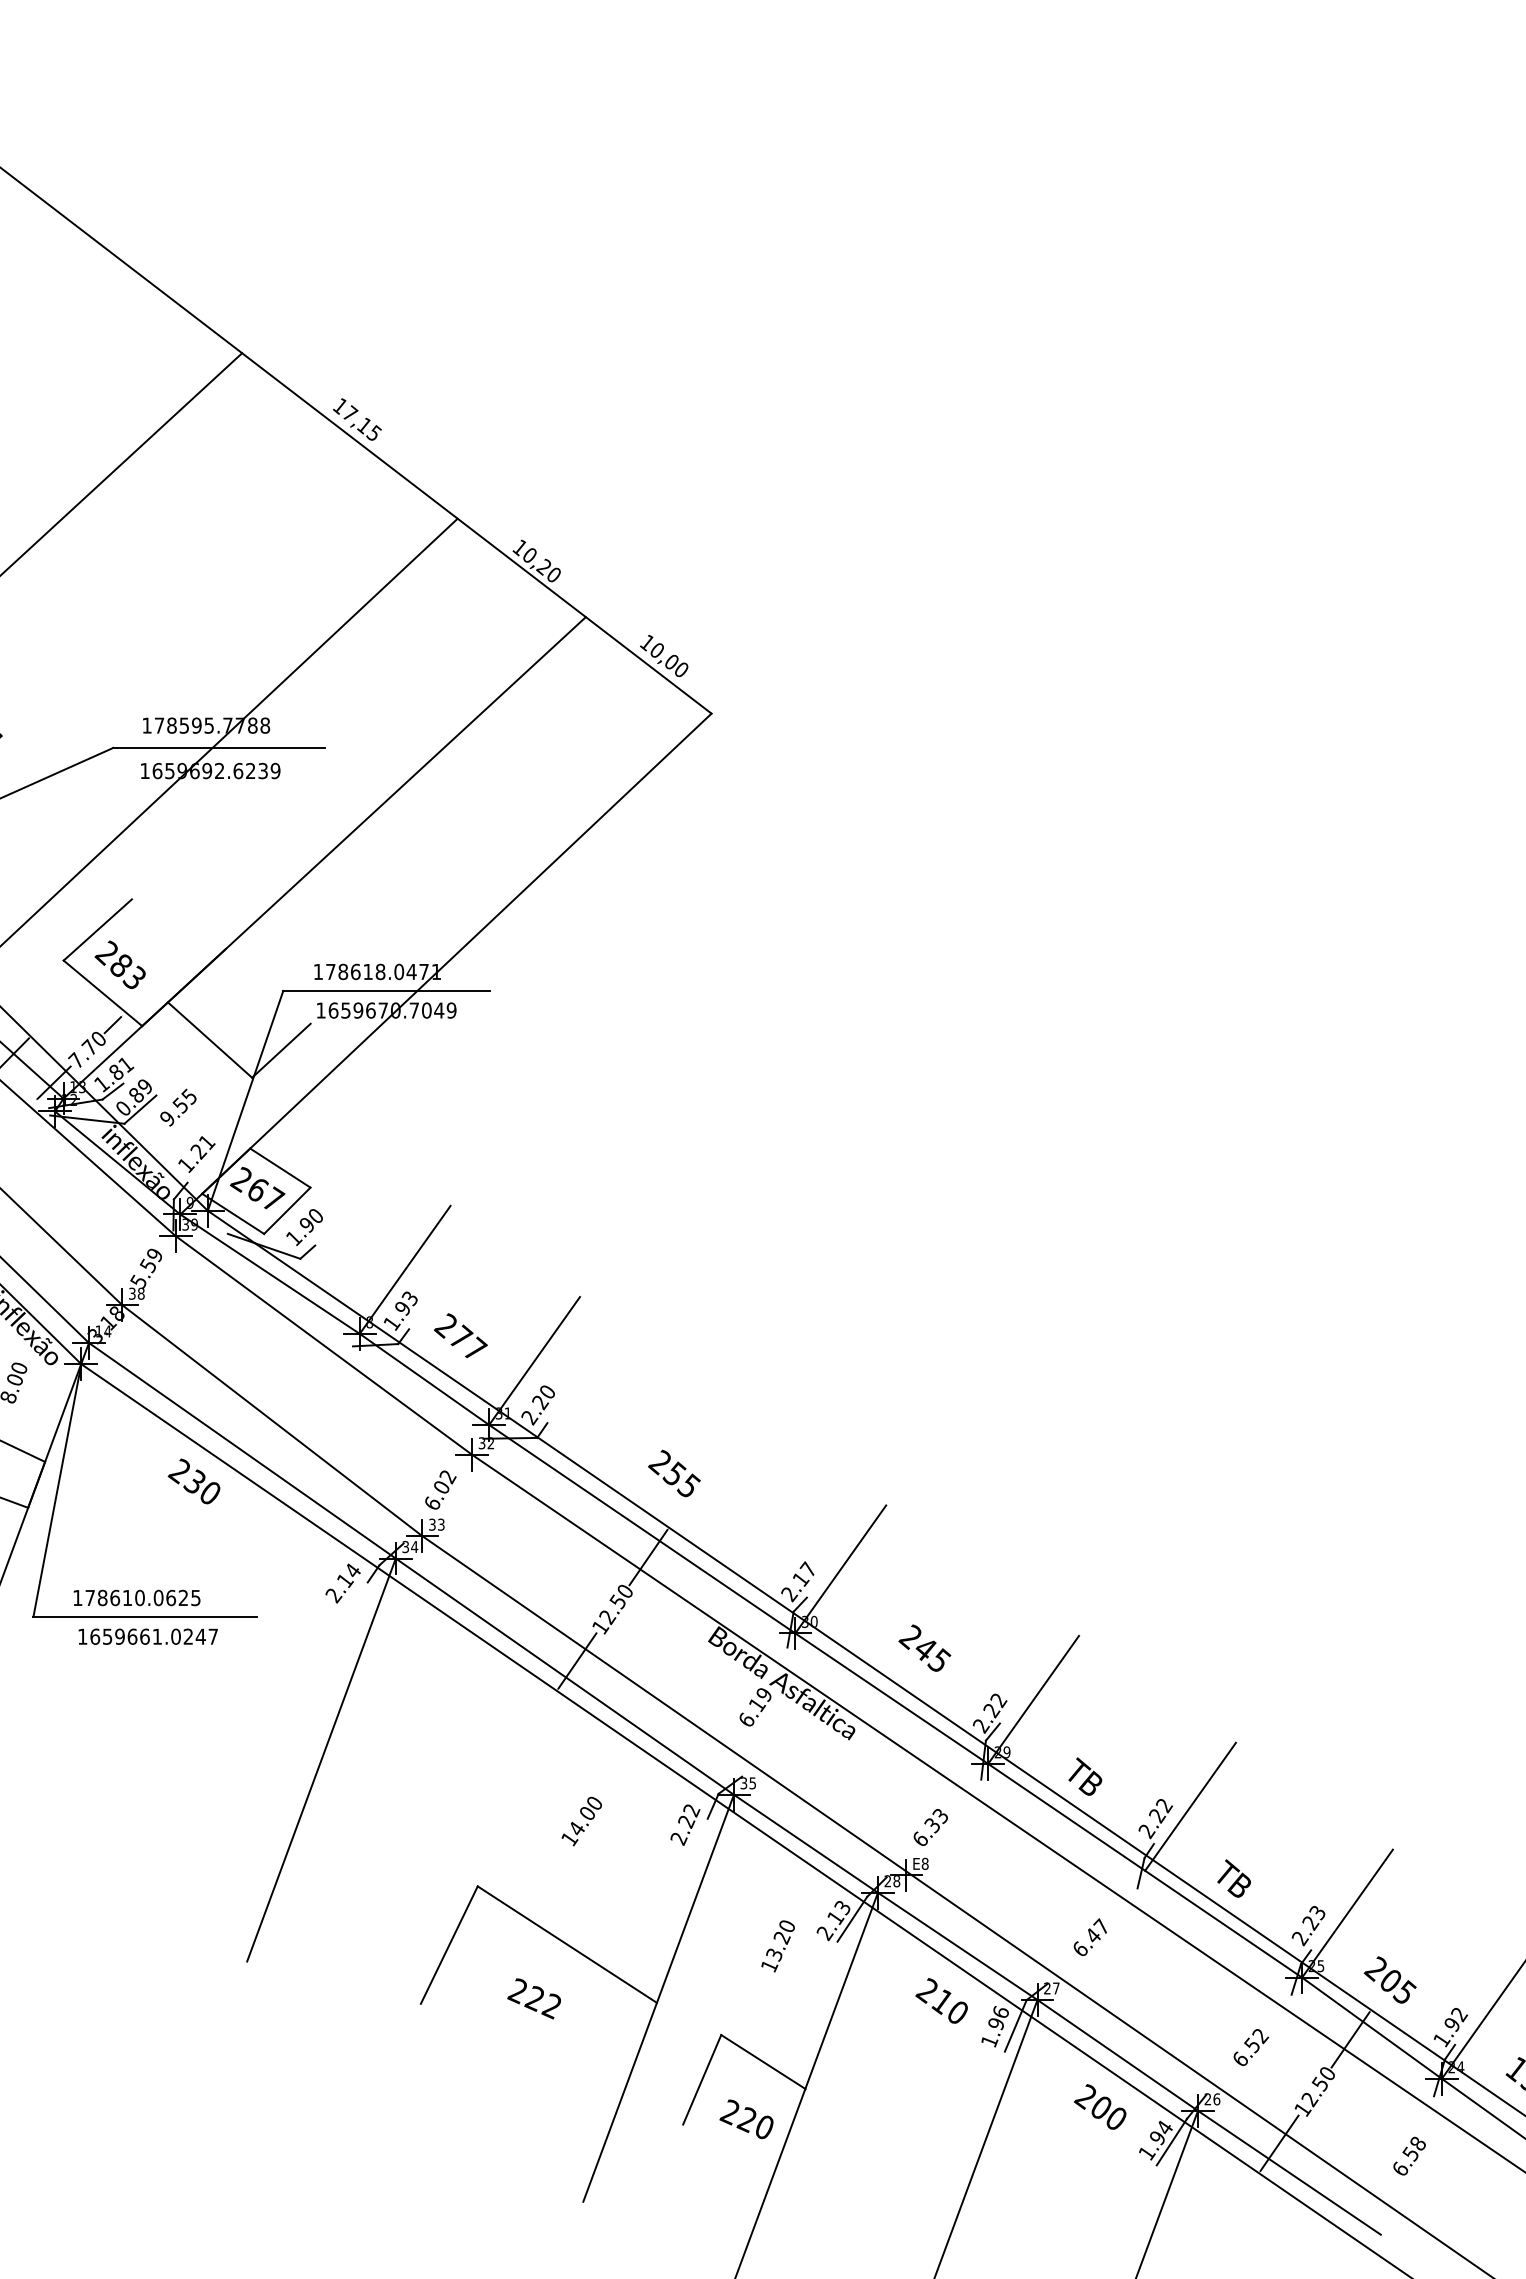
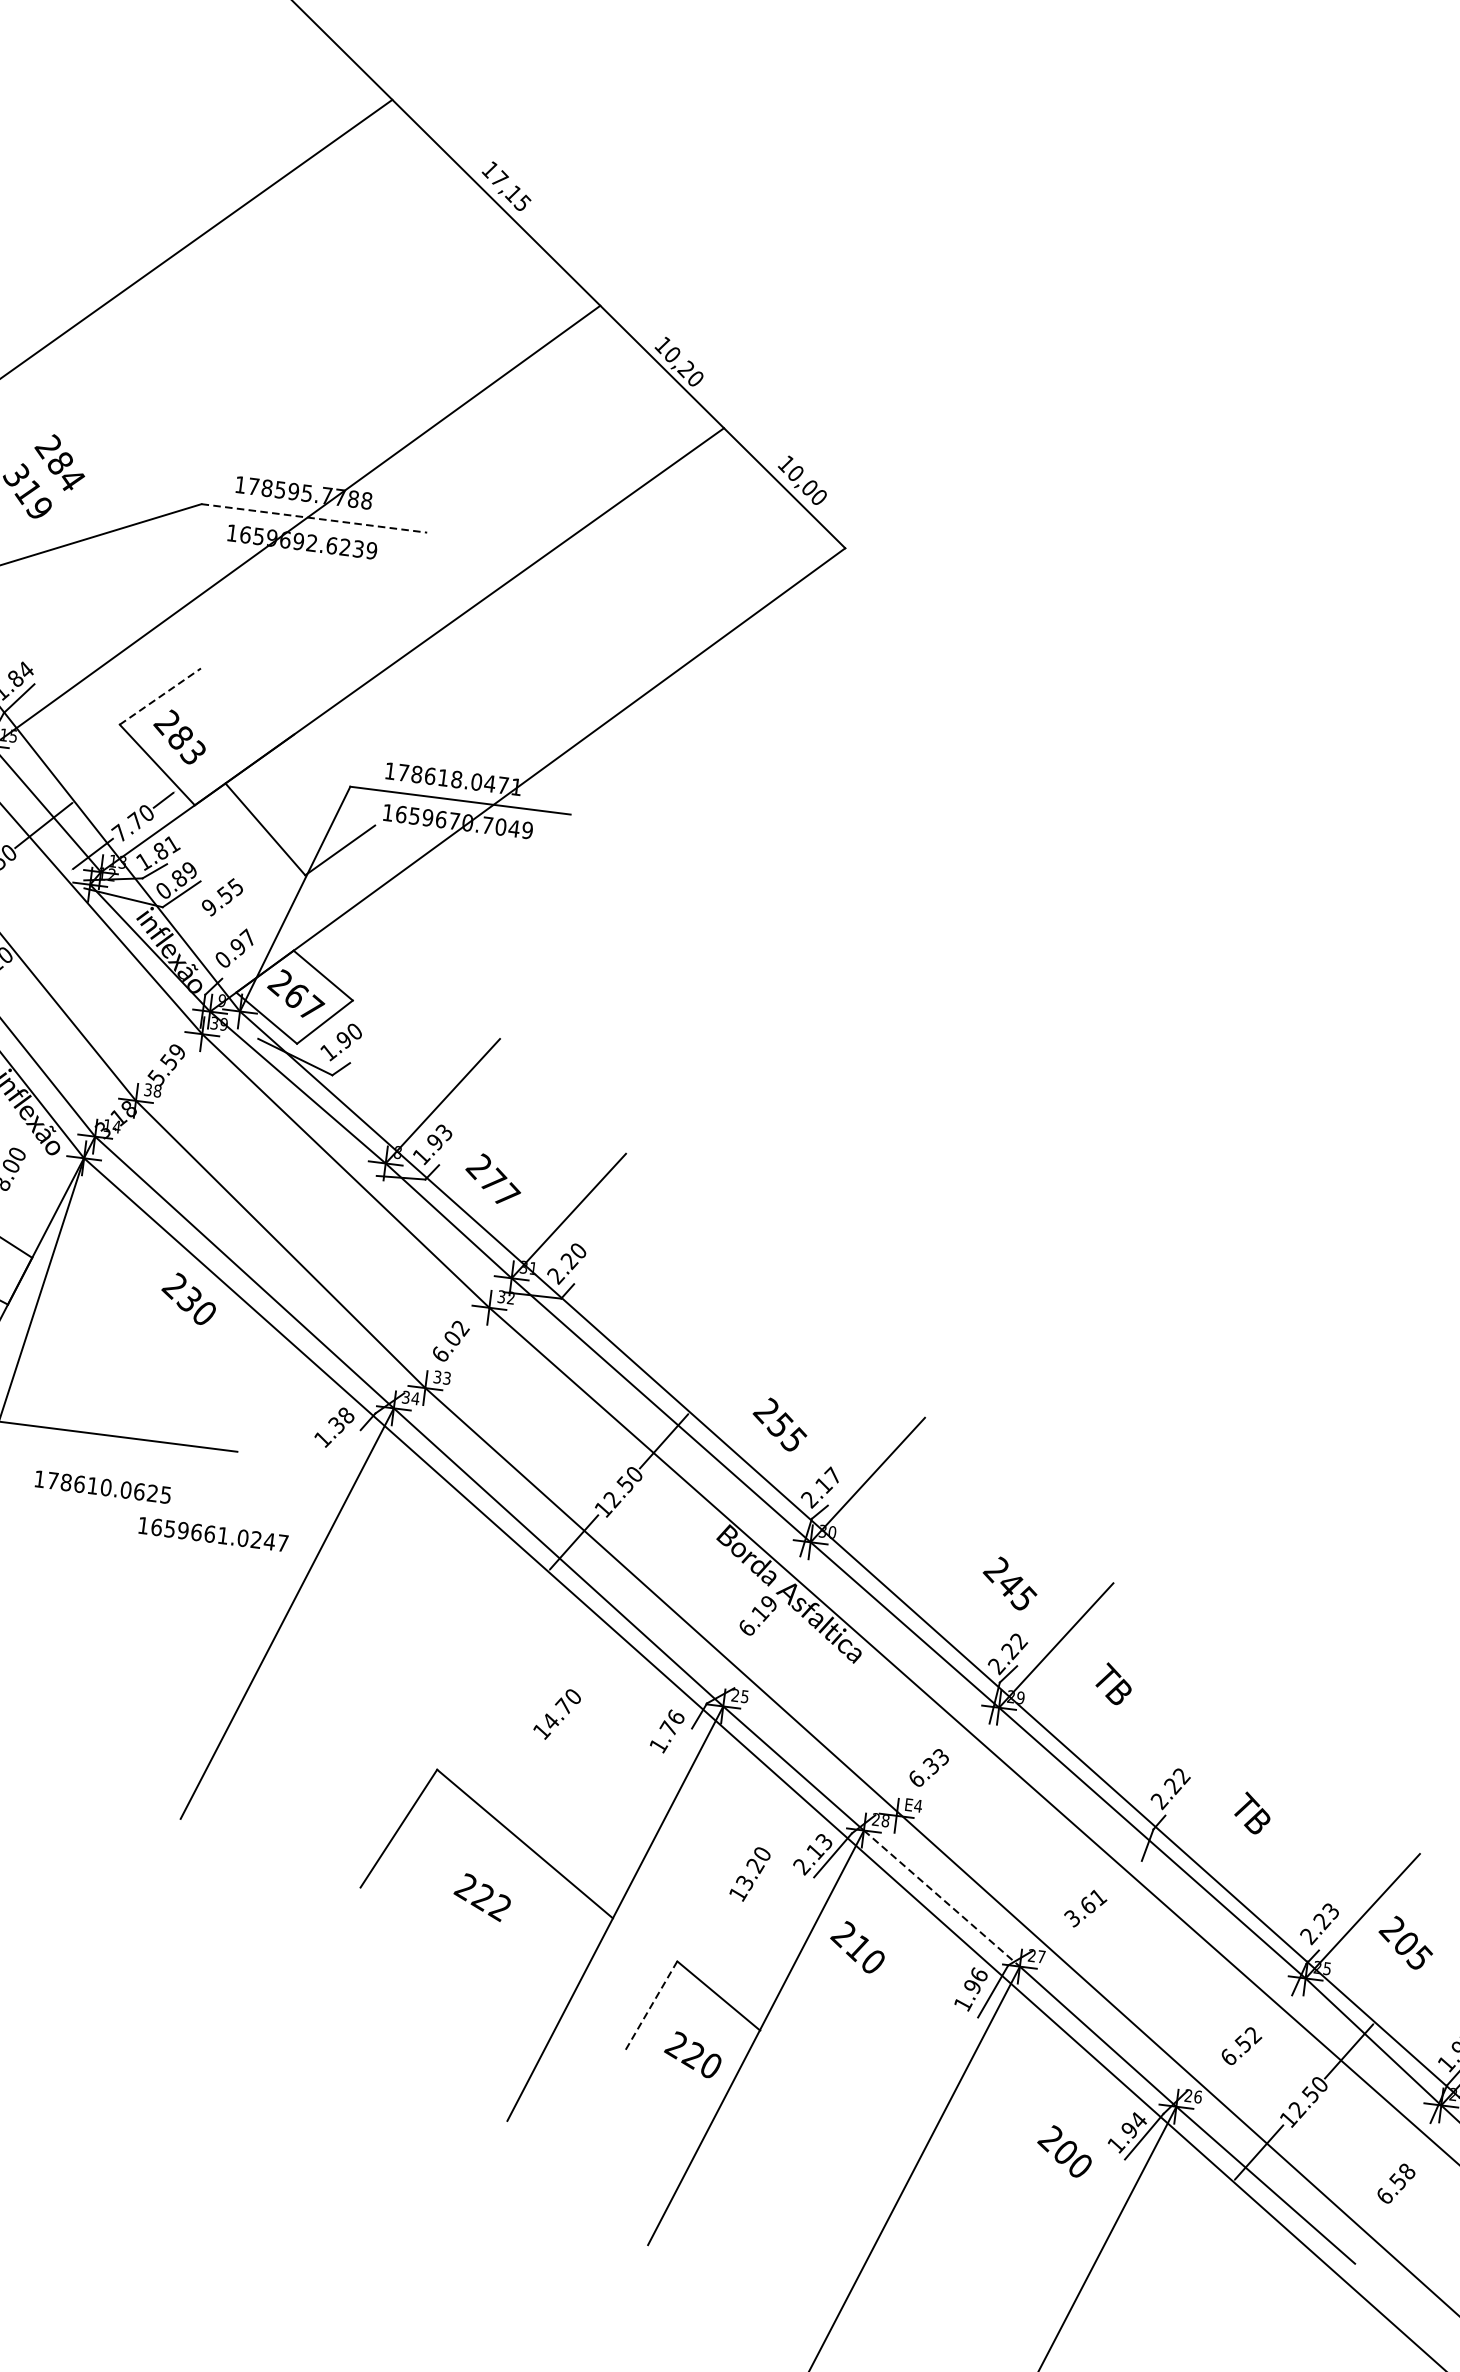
line: (218, 747) -> (313, 517), solid -> dashed
line: (97, 929) -> (160, 696), solid -> dashed
text: (196, 1153) -> (235, 948), 1.21 -> 0.97
text: (674, 1473) -> (780, 1424), moved
text: (342, 1583) -> (333, 1427), 2.14 -> 1.38
text: (136, 1597) -> (102, 1486), moved
text: (147, 1636) -> (212, 1534), moved
text: (924, 1647) -> (1009, 1582), moved
text: (1085, 1776) -> (1114, 1683), moved
text: (743, 1783) -> (735, 1695), 35 -> 25
line: (1190, 1806) -> (1209, 1780), removed
text: (586, 1812) -> (563, 1705), 14.00 -> 14.70
text: (685, 1824) -> (667, 1731), 2.22 -> 1.76
text: (924, 1863) -> (917, 1805), E8 -> E4
text: (1233, 1878) -> (1252, 1813), moved
text: (1091, 1937) -> (1086, 1907), 6.47 -> 3.61
line: (958, 1946) -> (942, 1898), solid -> dashed
text: (1389, 1979) -> (1405, 1942), moved
text: (941, 2000) -> (857, 1946), moved
line: (702, 2079) -> (651, 2006), solid -> dashed
text: (1100, 2106) -> (1065, 2150), moved

